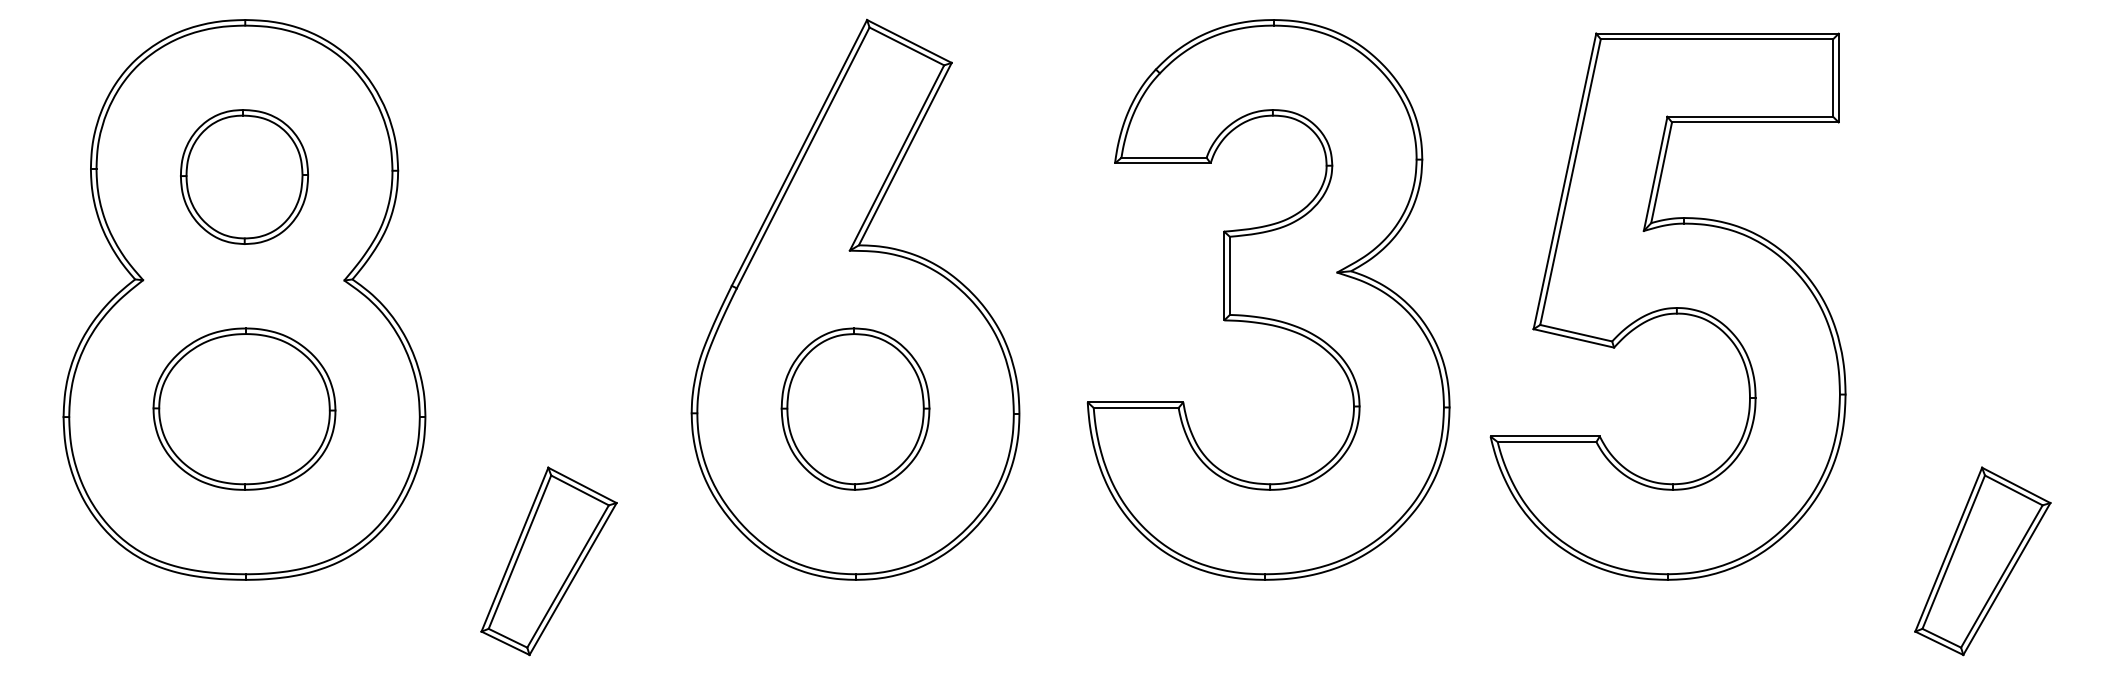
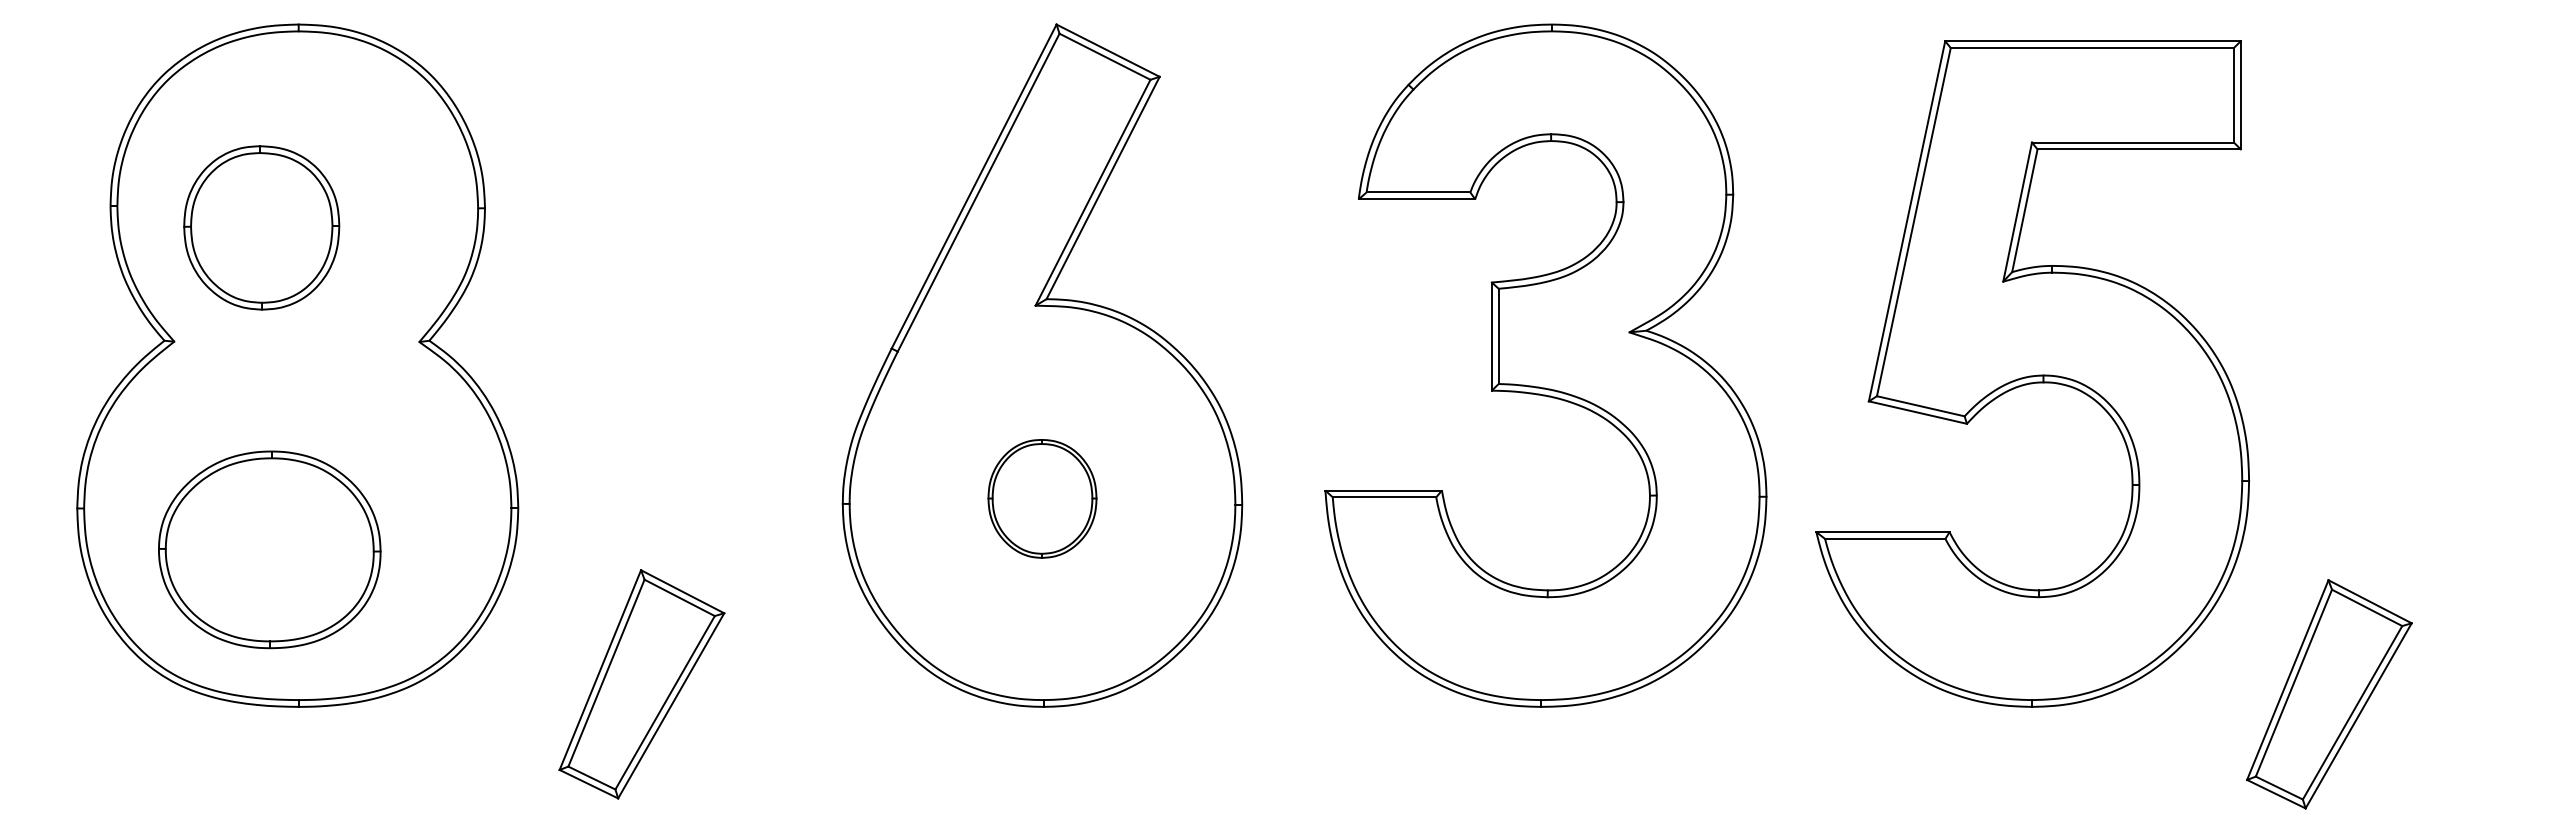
part: (244, 176) -> (261, 227), moved
part: (244, 408) -> (269, 549), moved
part: (855, 408) -> (1042, 498), size x0.6
part: (548, 561) -> (641, 684), moved
part: (1982, 561) -> (2329, 694), moved

